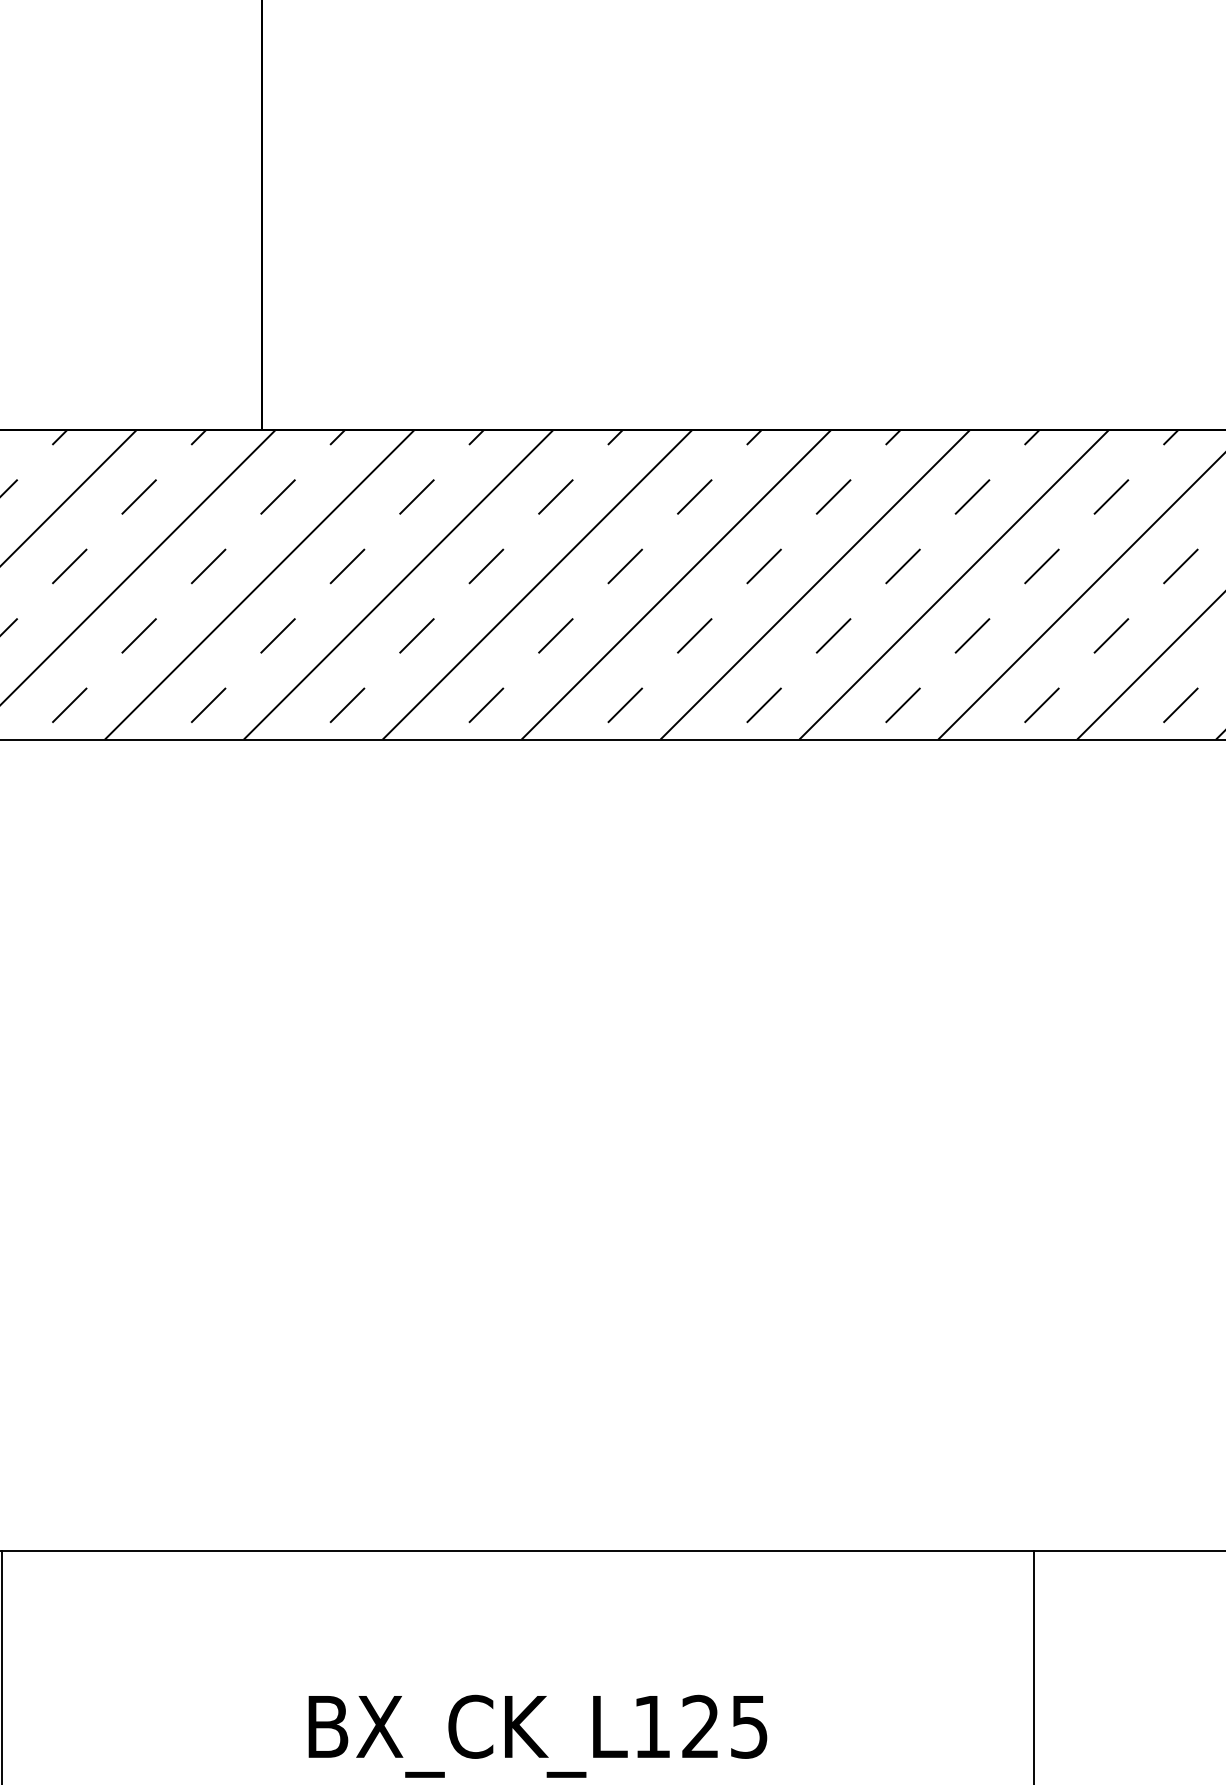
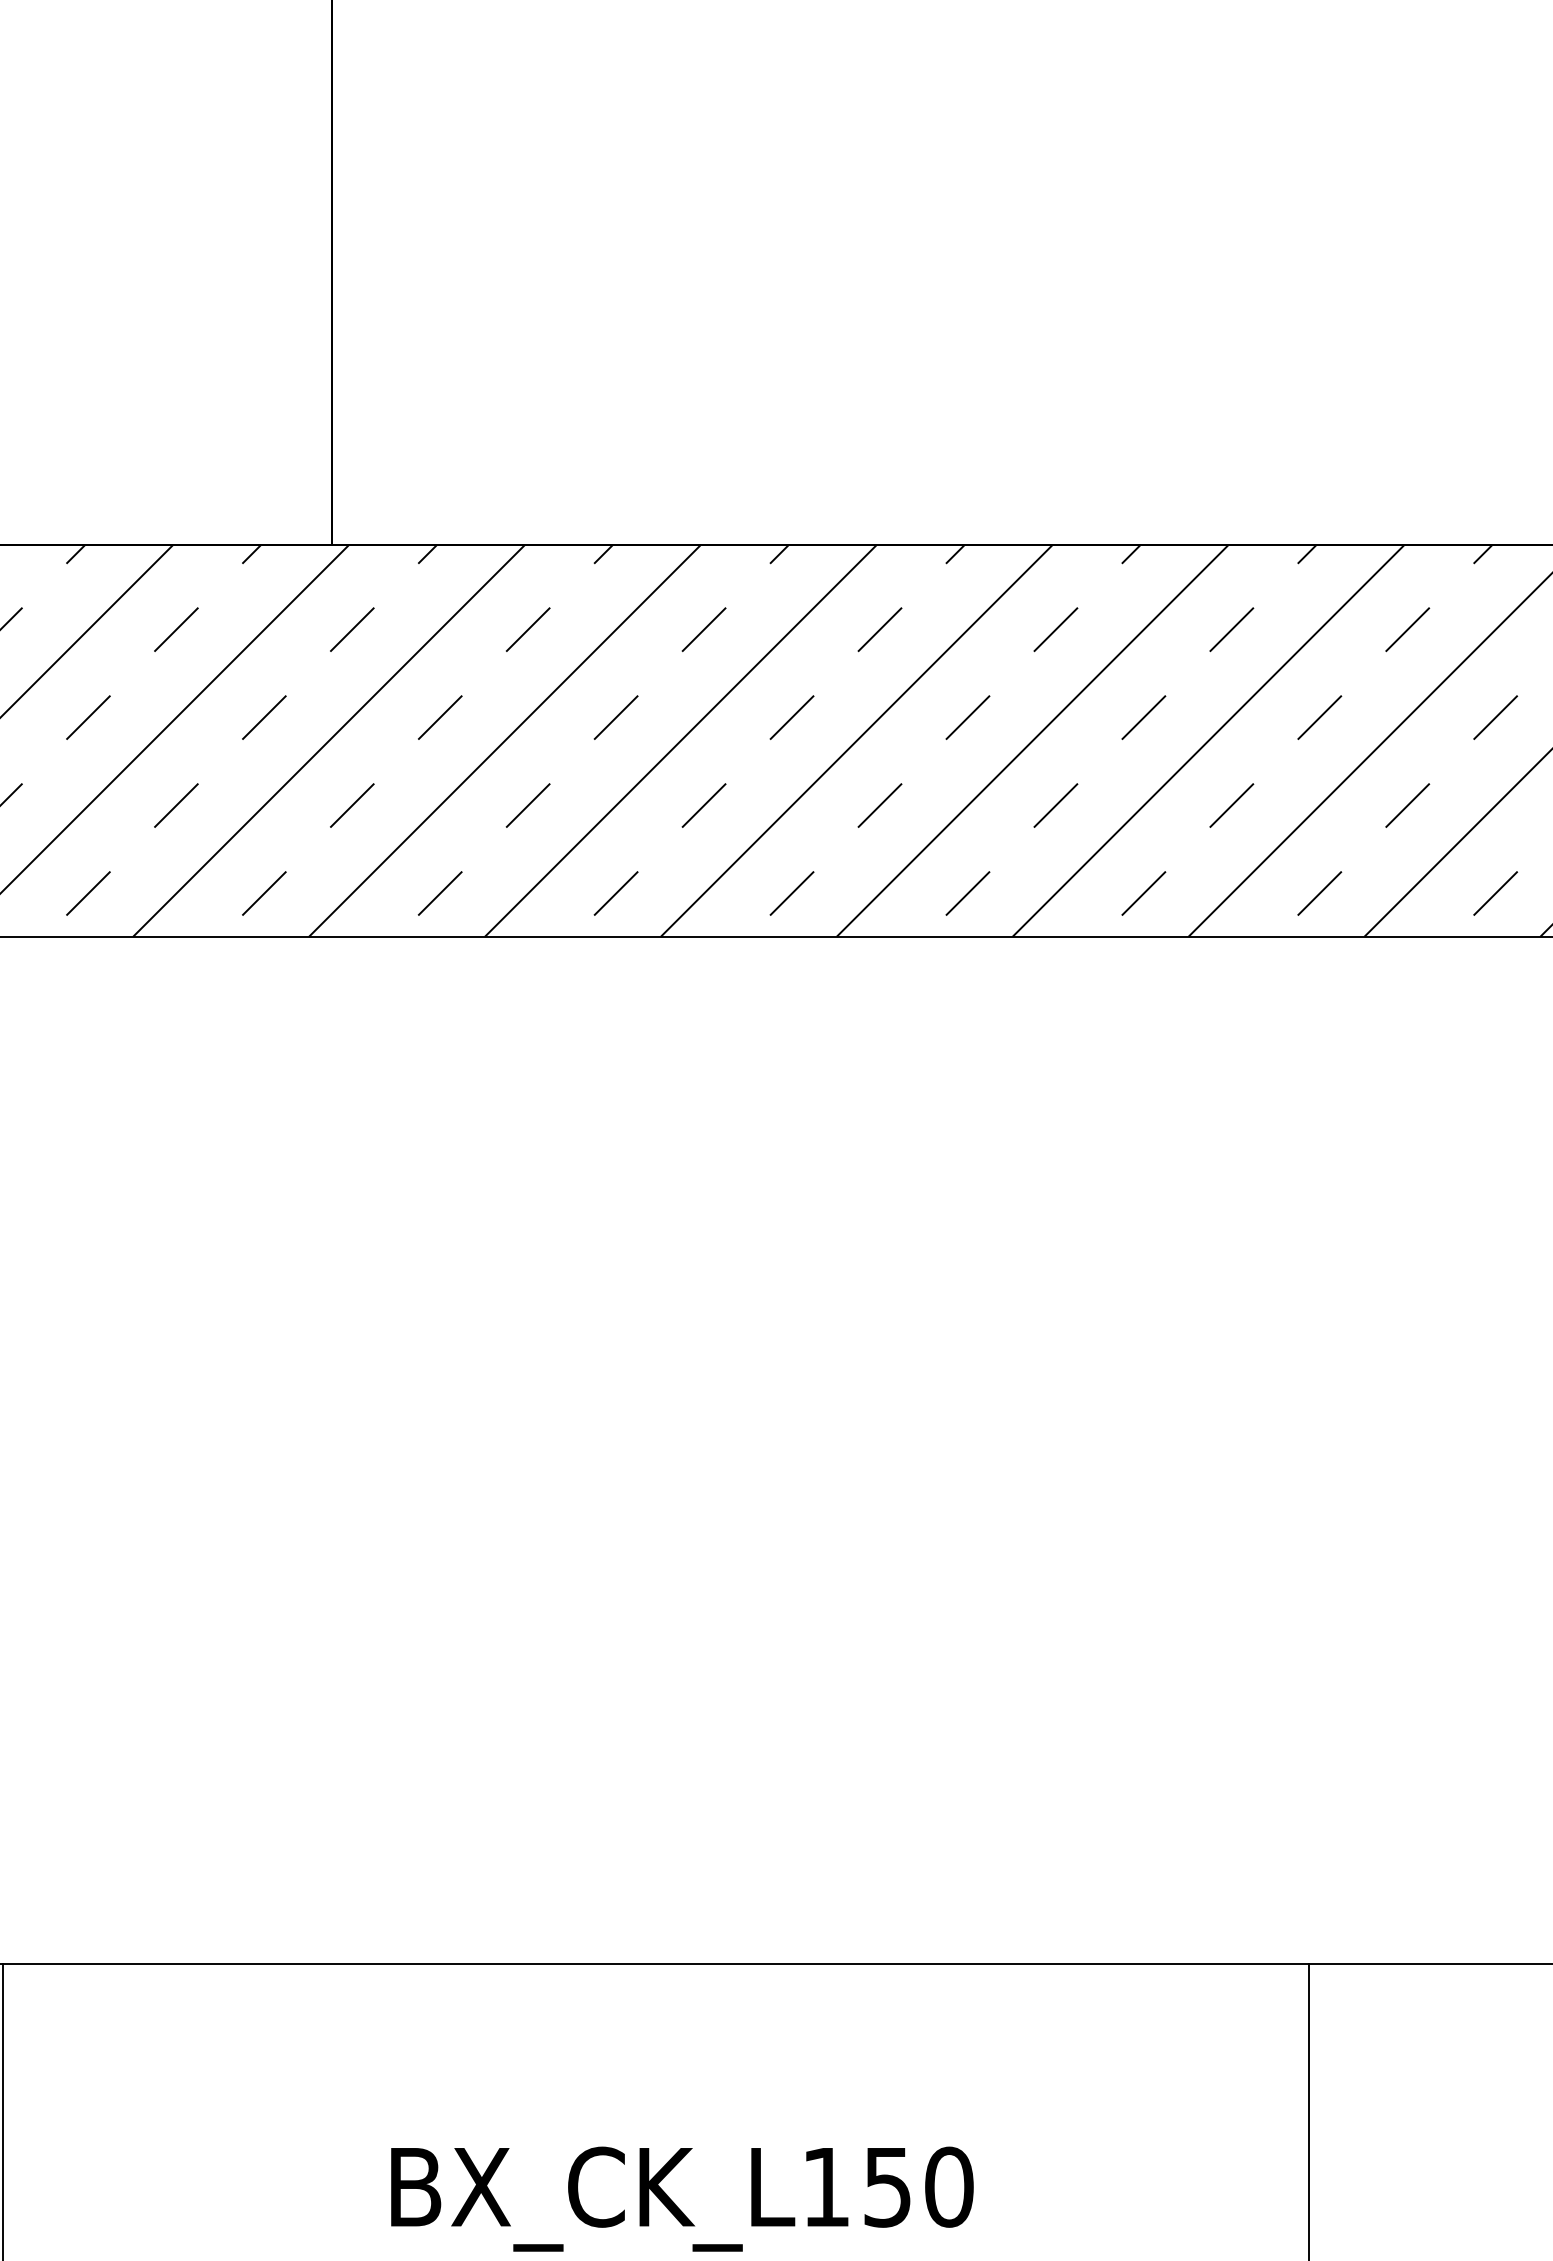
text: (725, 1726) -> (918, 2186), BX_CK_L125 -> BX_CK_L150

